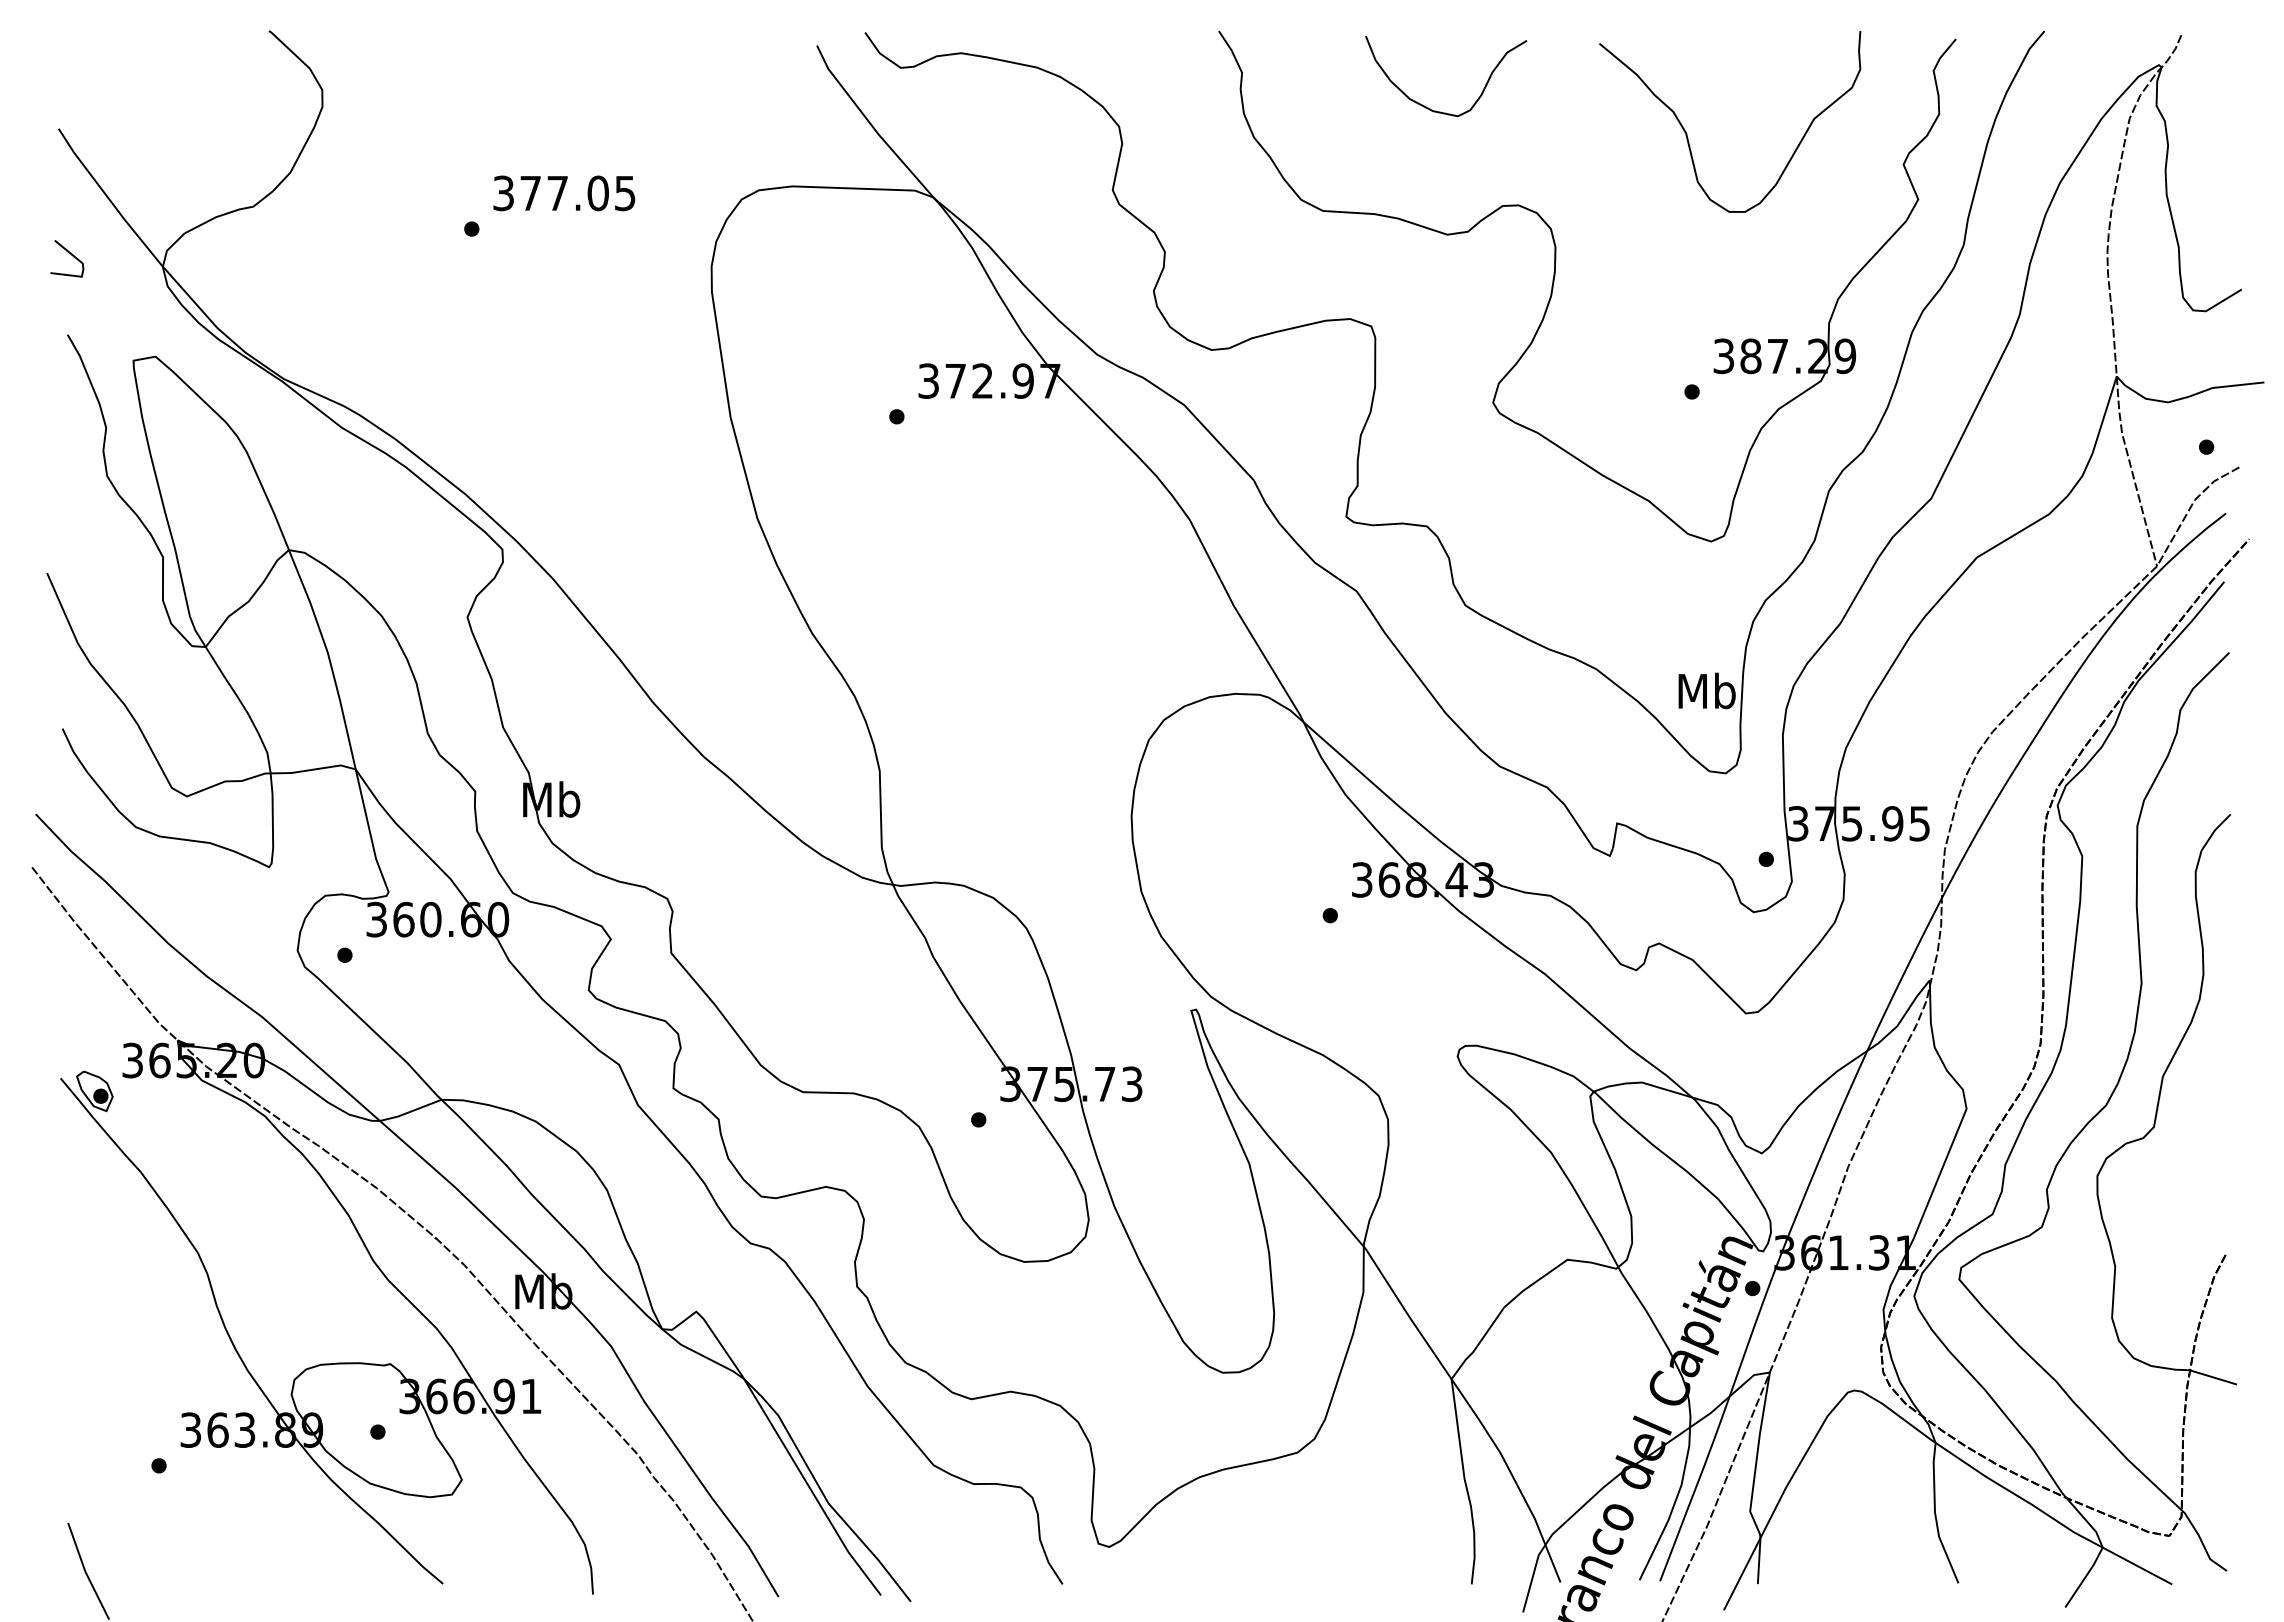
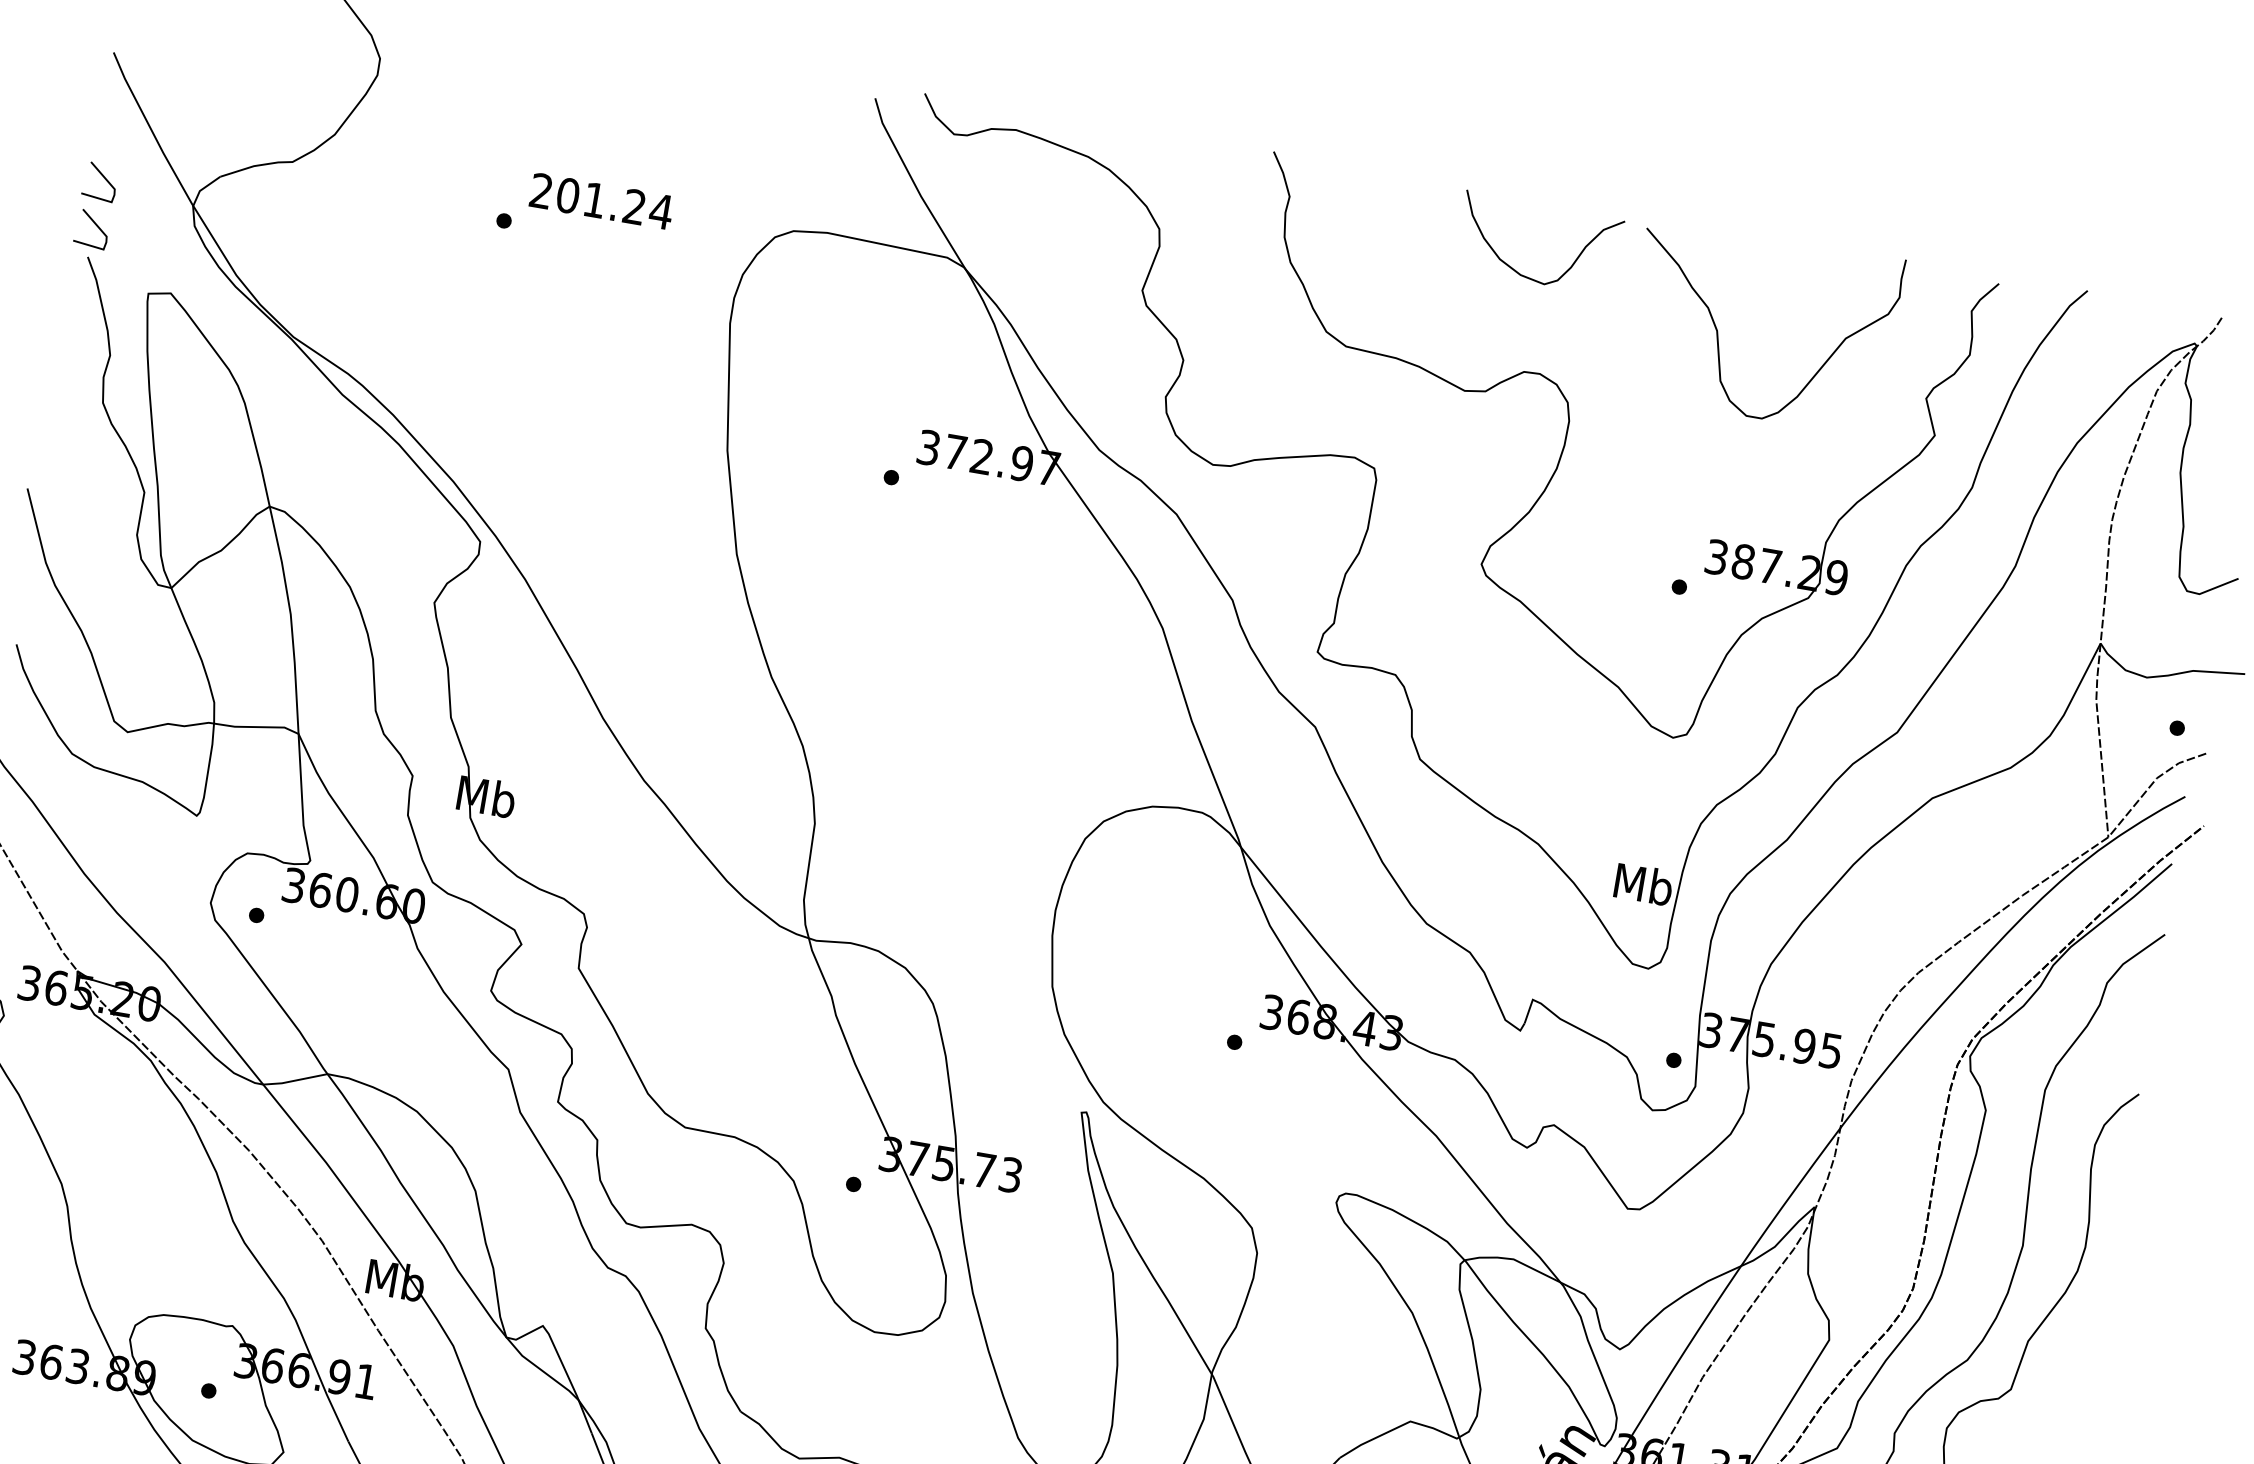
curve: (1436, 110) -> (1524, 275), moved
text: (564, 193) -> (601, 201), 377.05 -> 201.24
line: (70, 302) -> (96, 225), added

